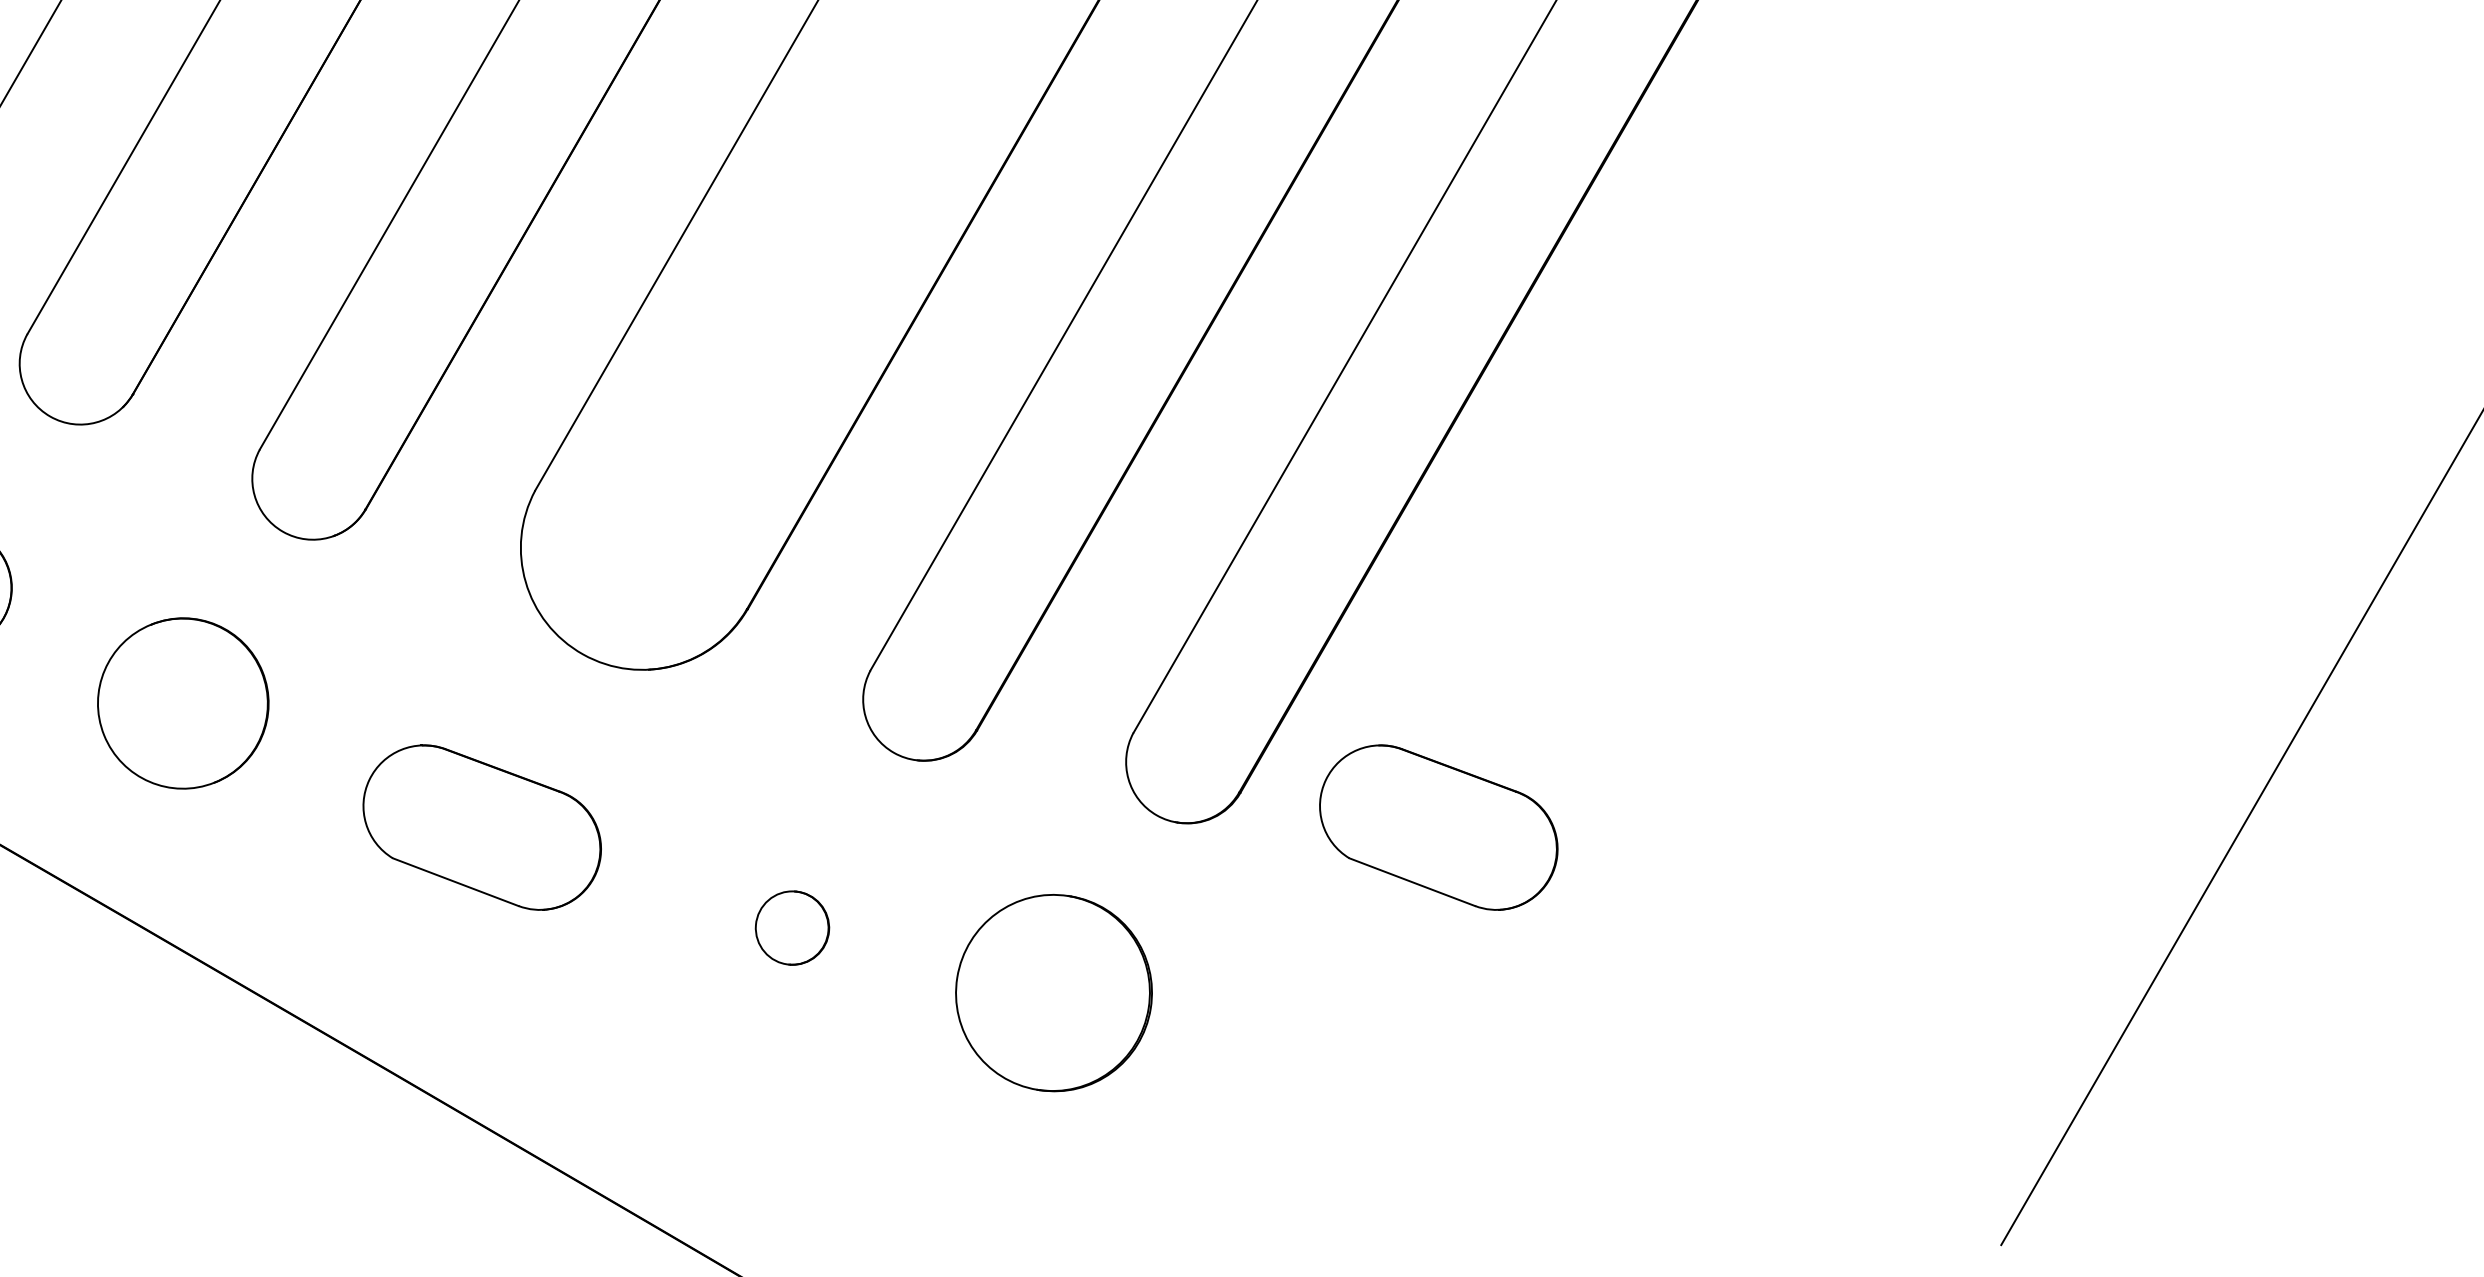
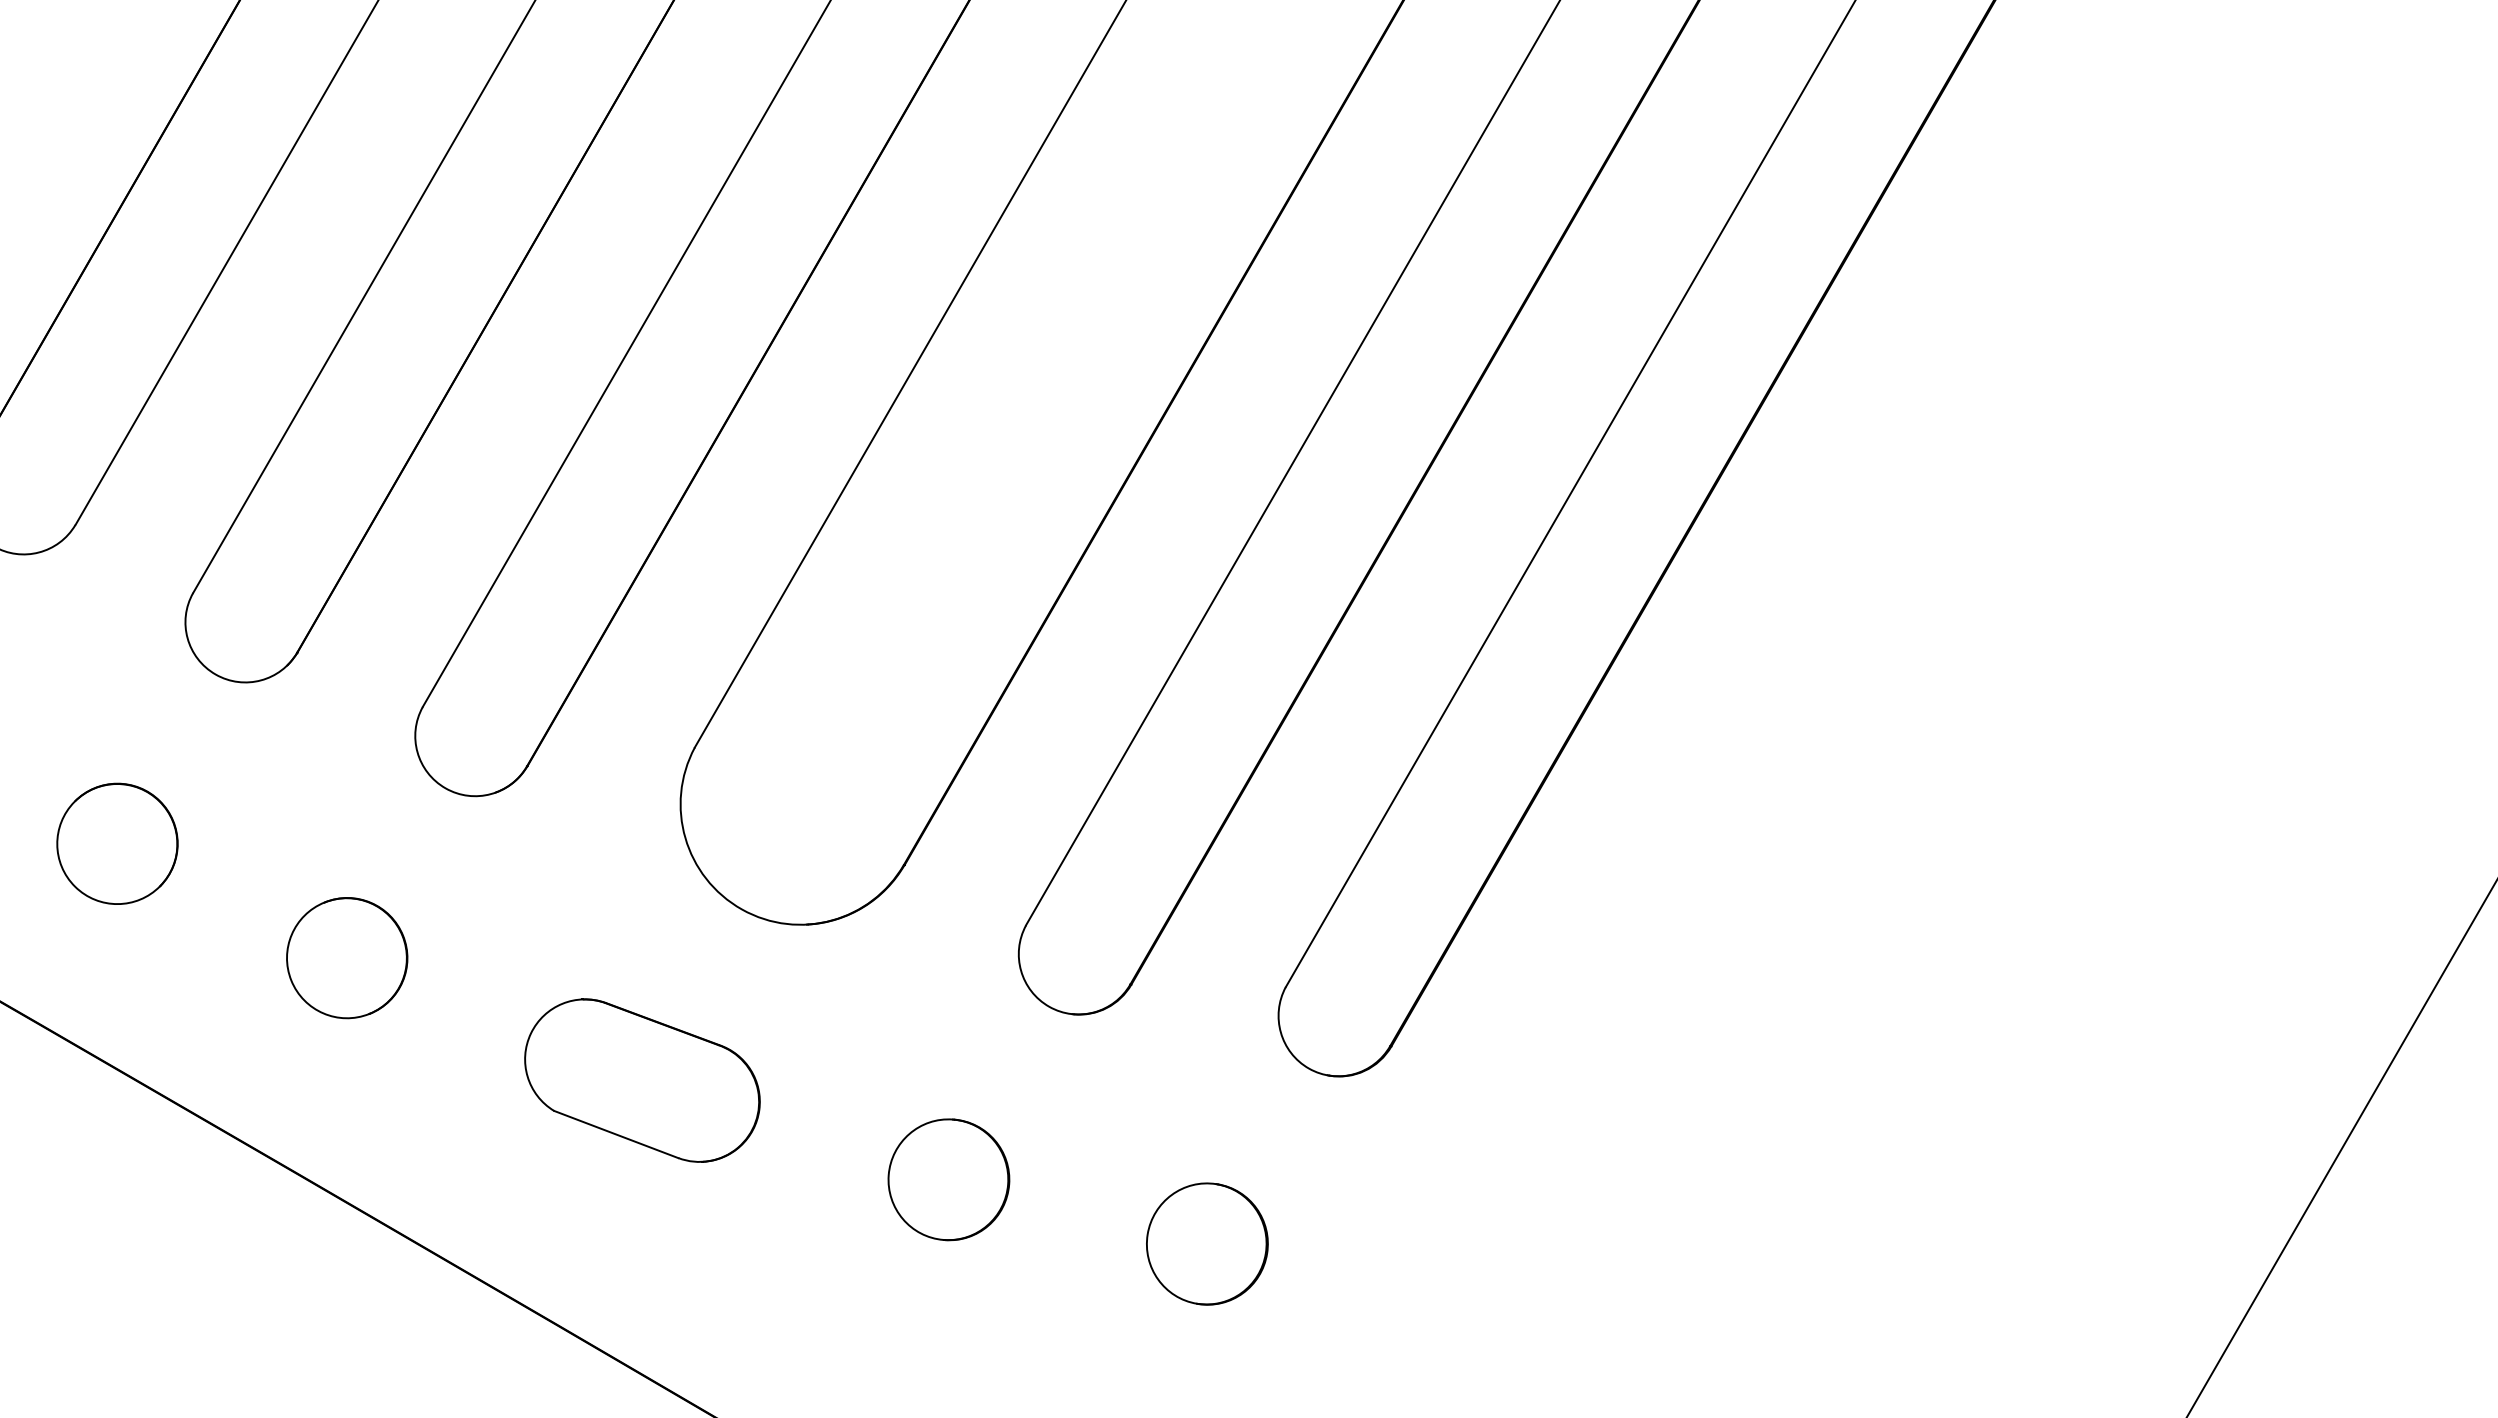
part: (183, 704) -> (347, 958), size x0.71
part: (1438, 827) -> (1587, 1080), removed
part: (792, 927) -> (948, 1179), size x1.67
part: (1054, 992) -> (1207, 1243), size x0.62

